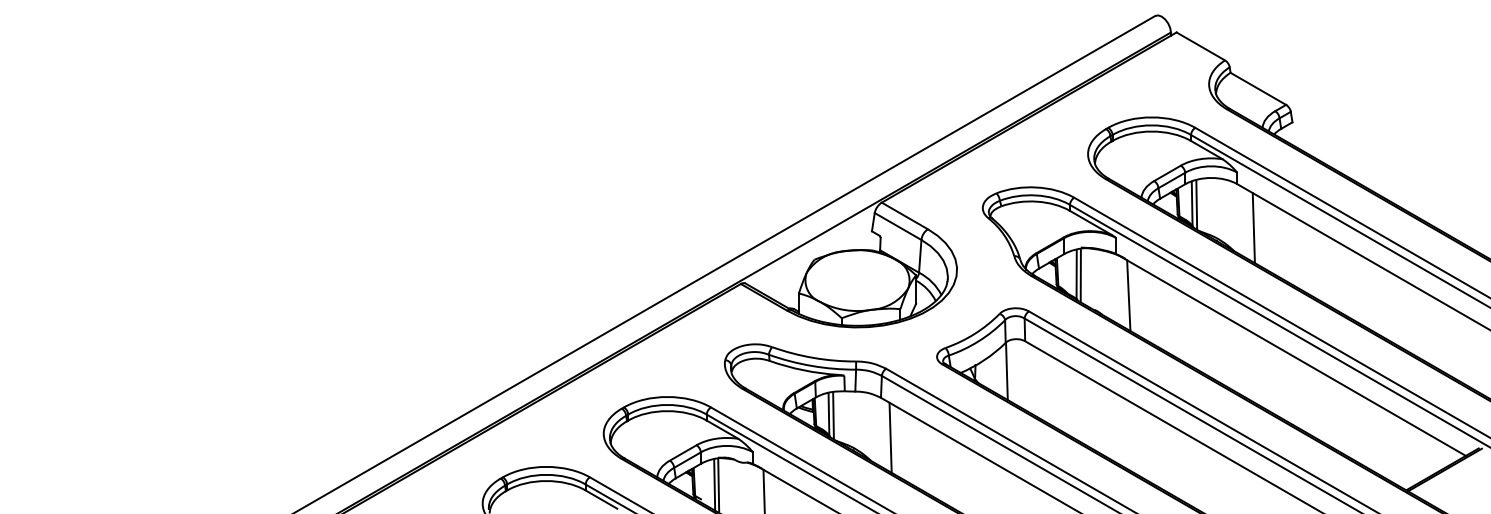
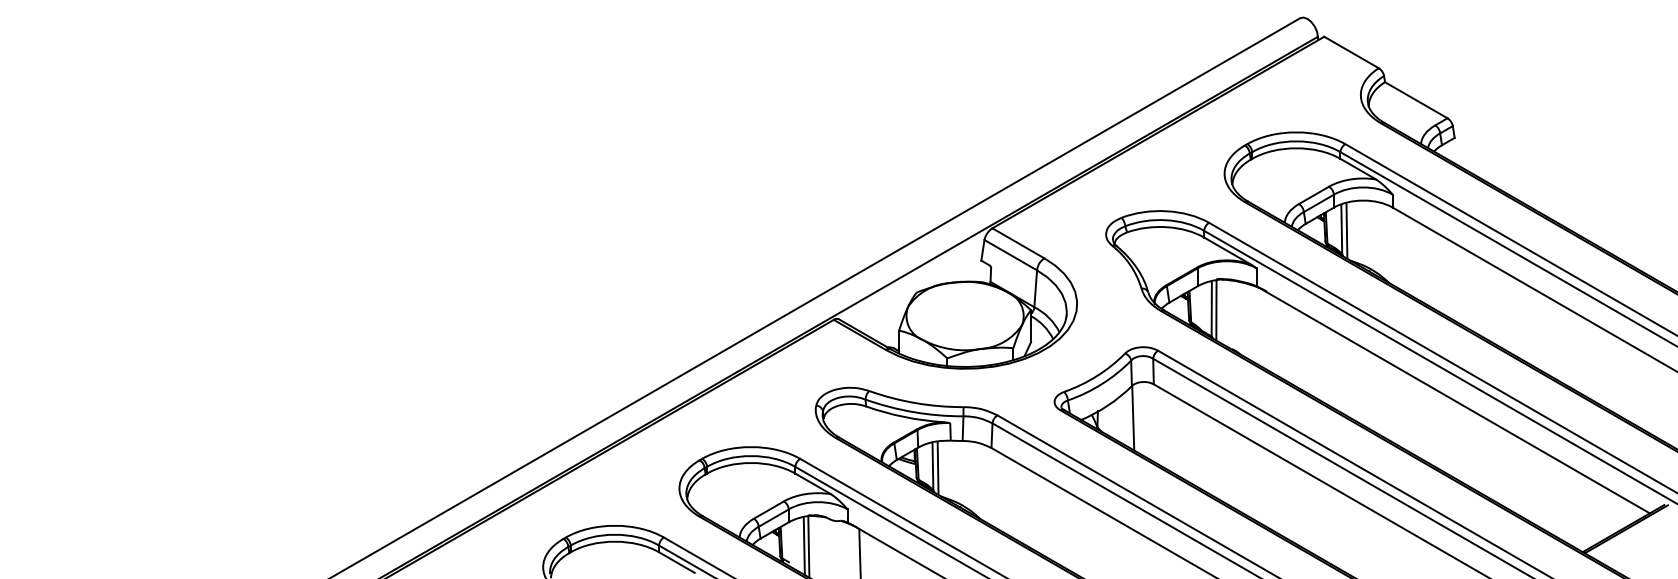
line: (1254, 227) -> (1411, 256), removed
line: (1128, 295) -> (1270, 332), removed
line: (890, 437) -> (1002, 492), removed

